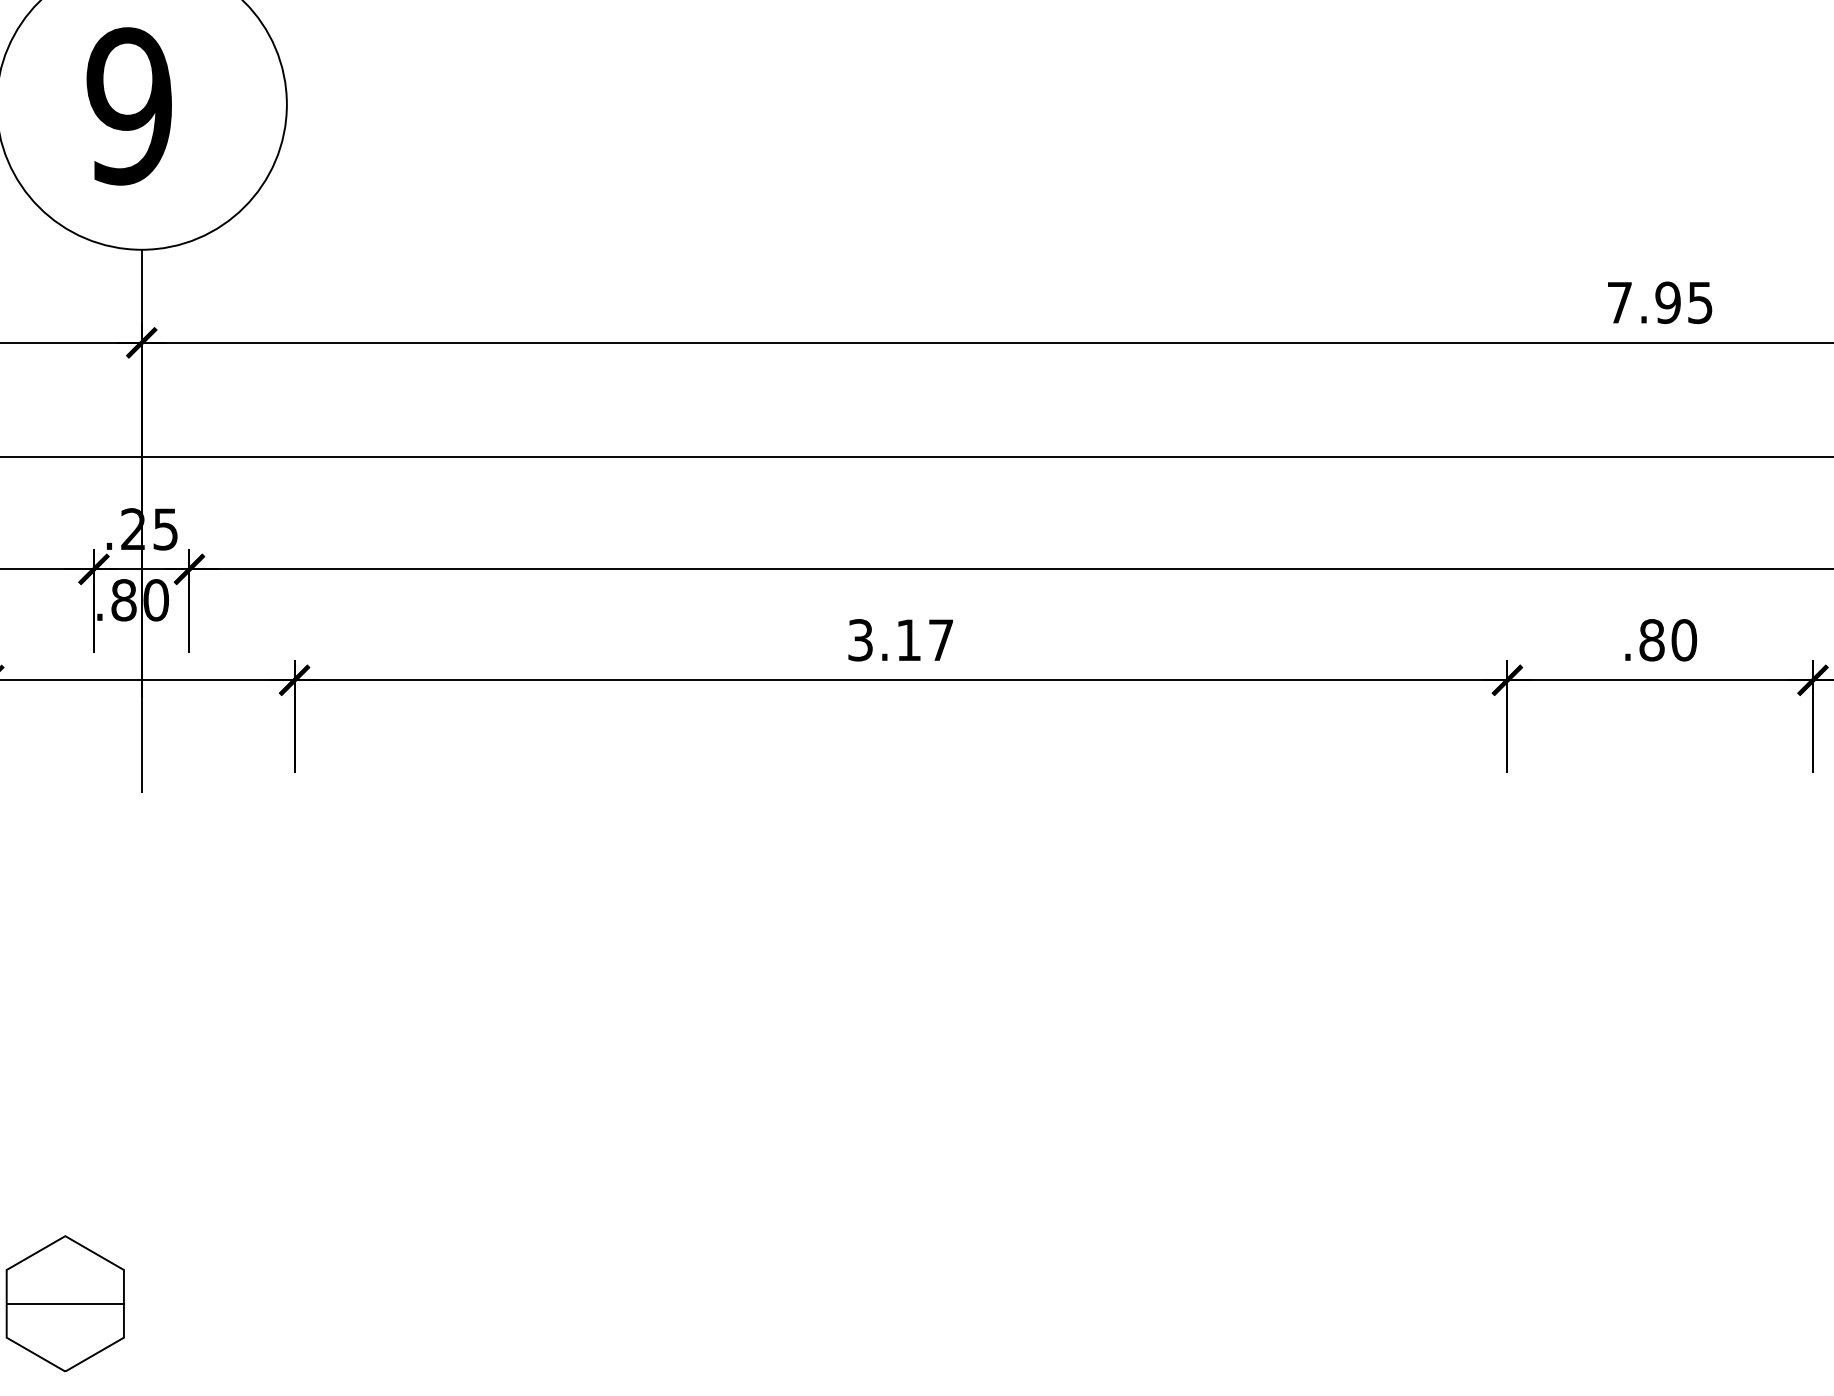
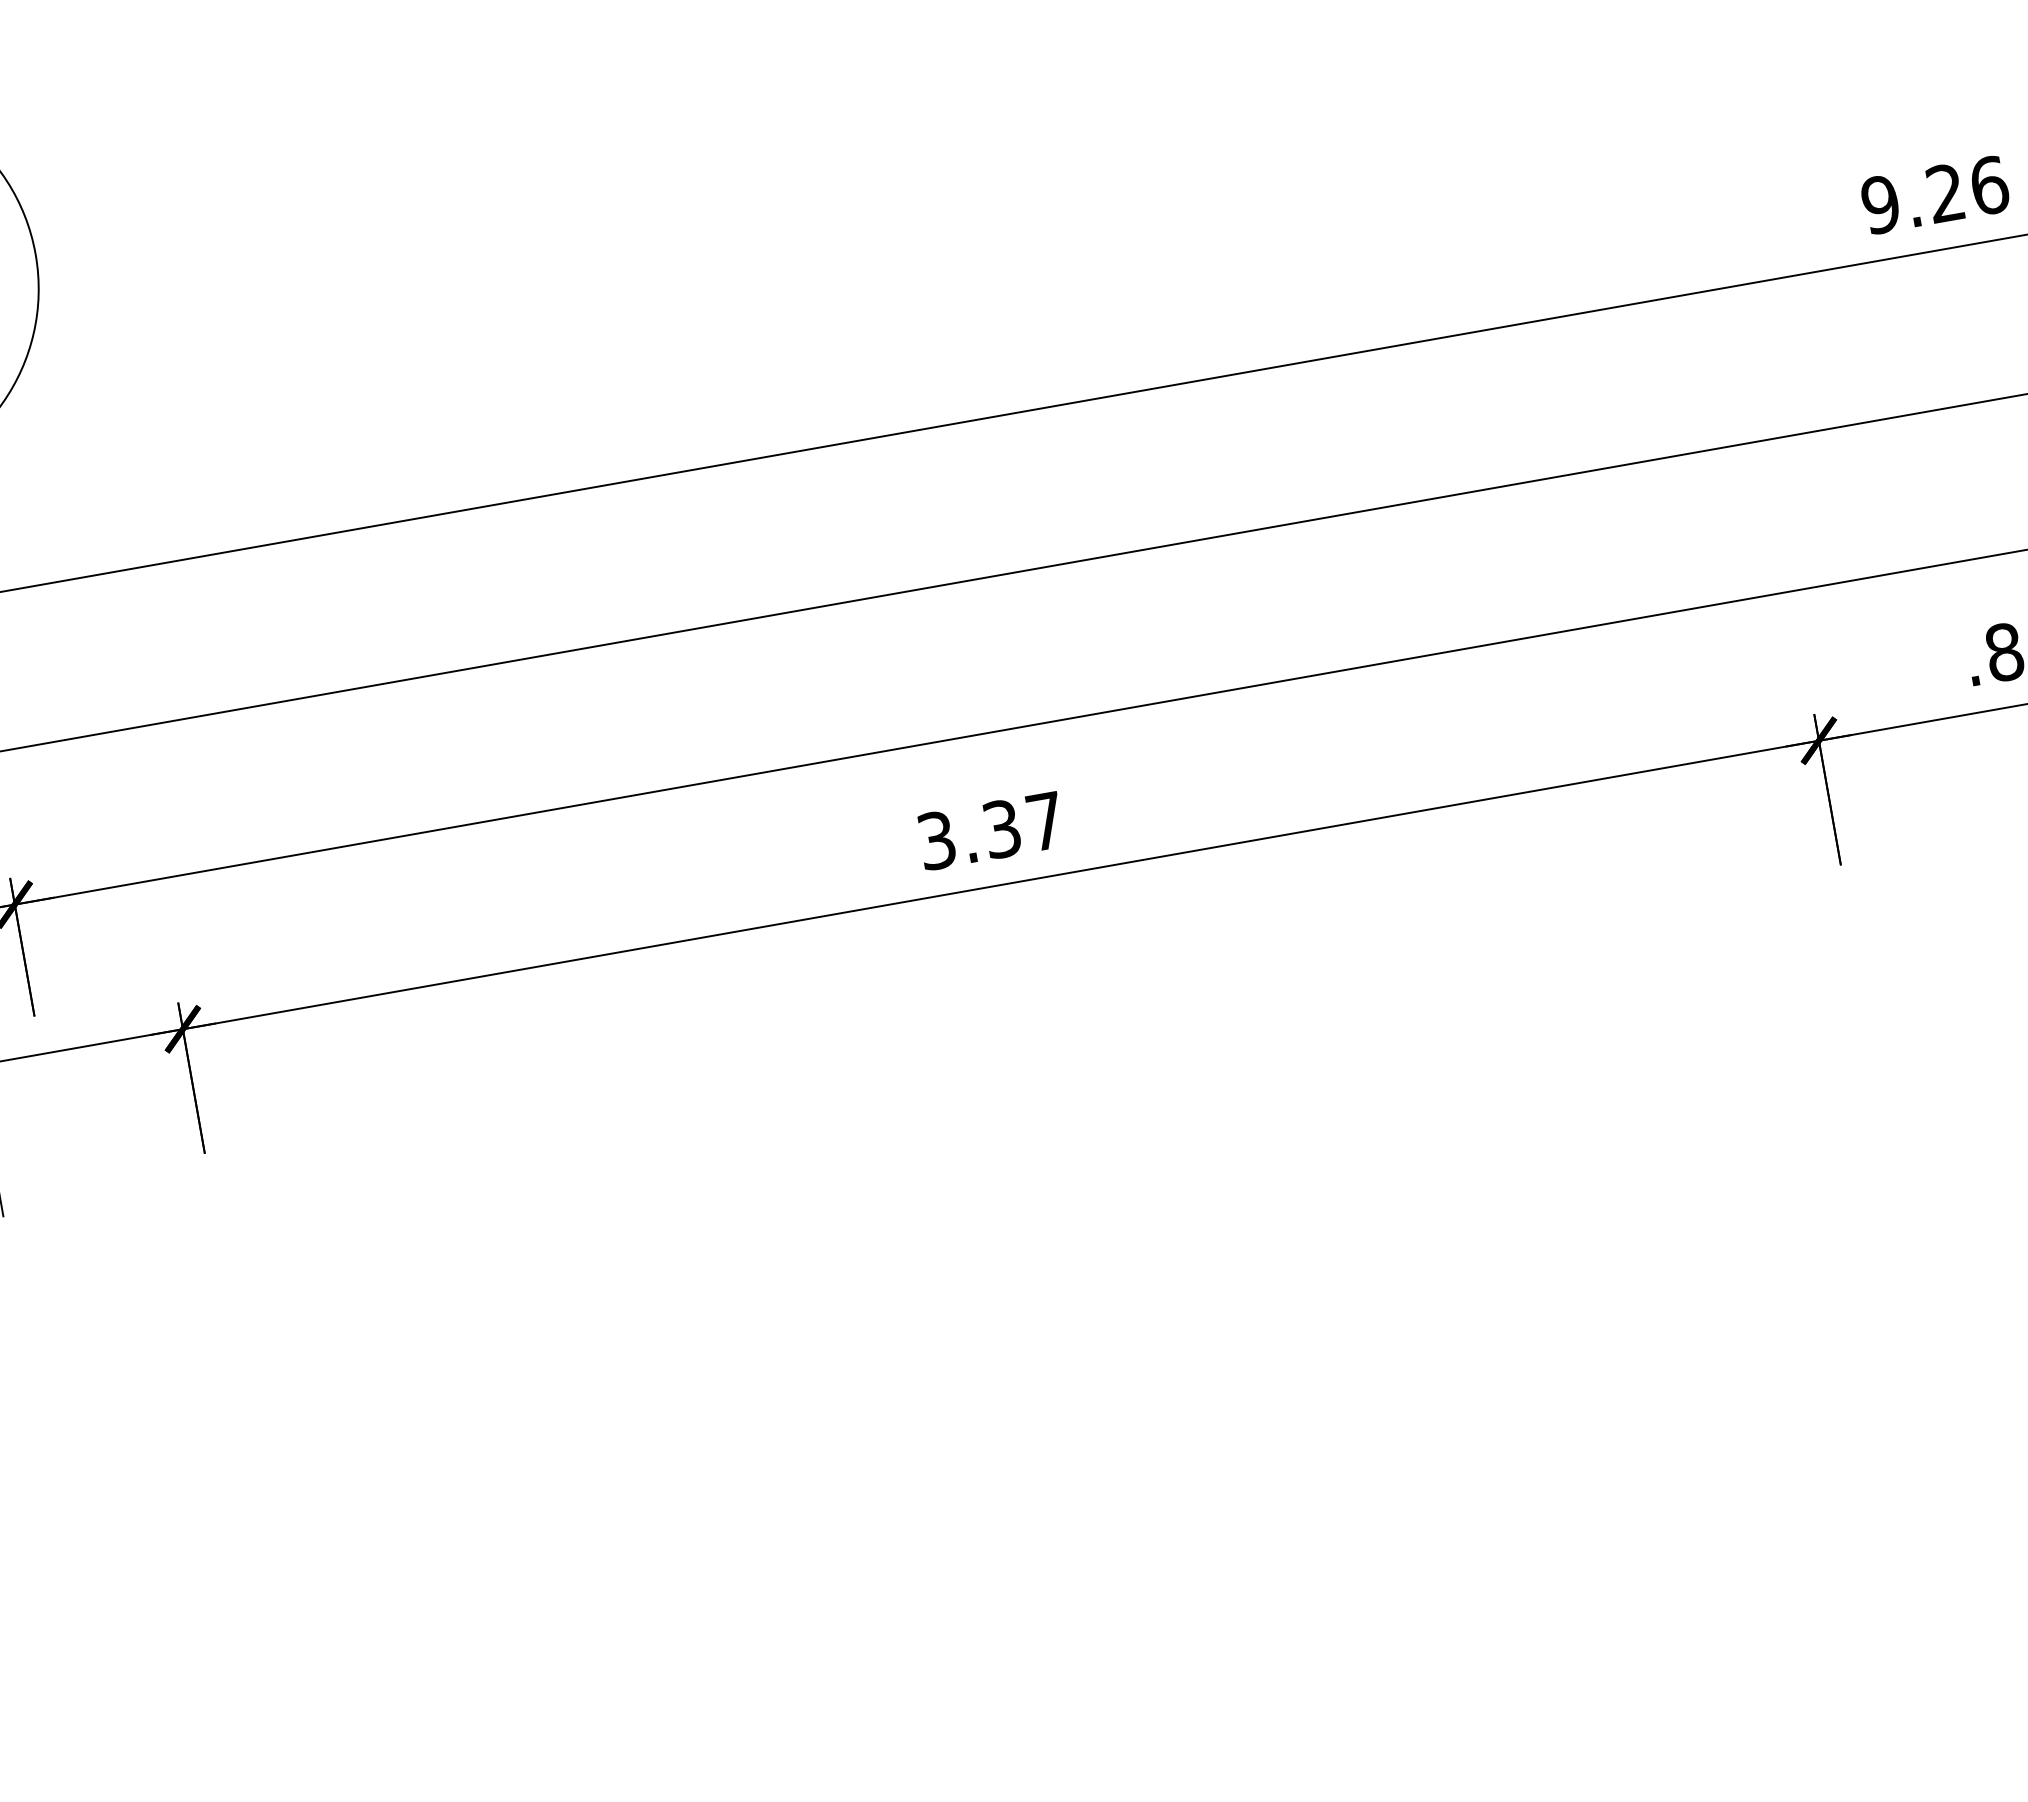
text: (1660, 302) -> (1935, 194), 7.95 -> 9.26
text: (908, 640) -> (1001, 829), 3.17 -> 3.37

